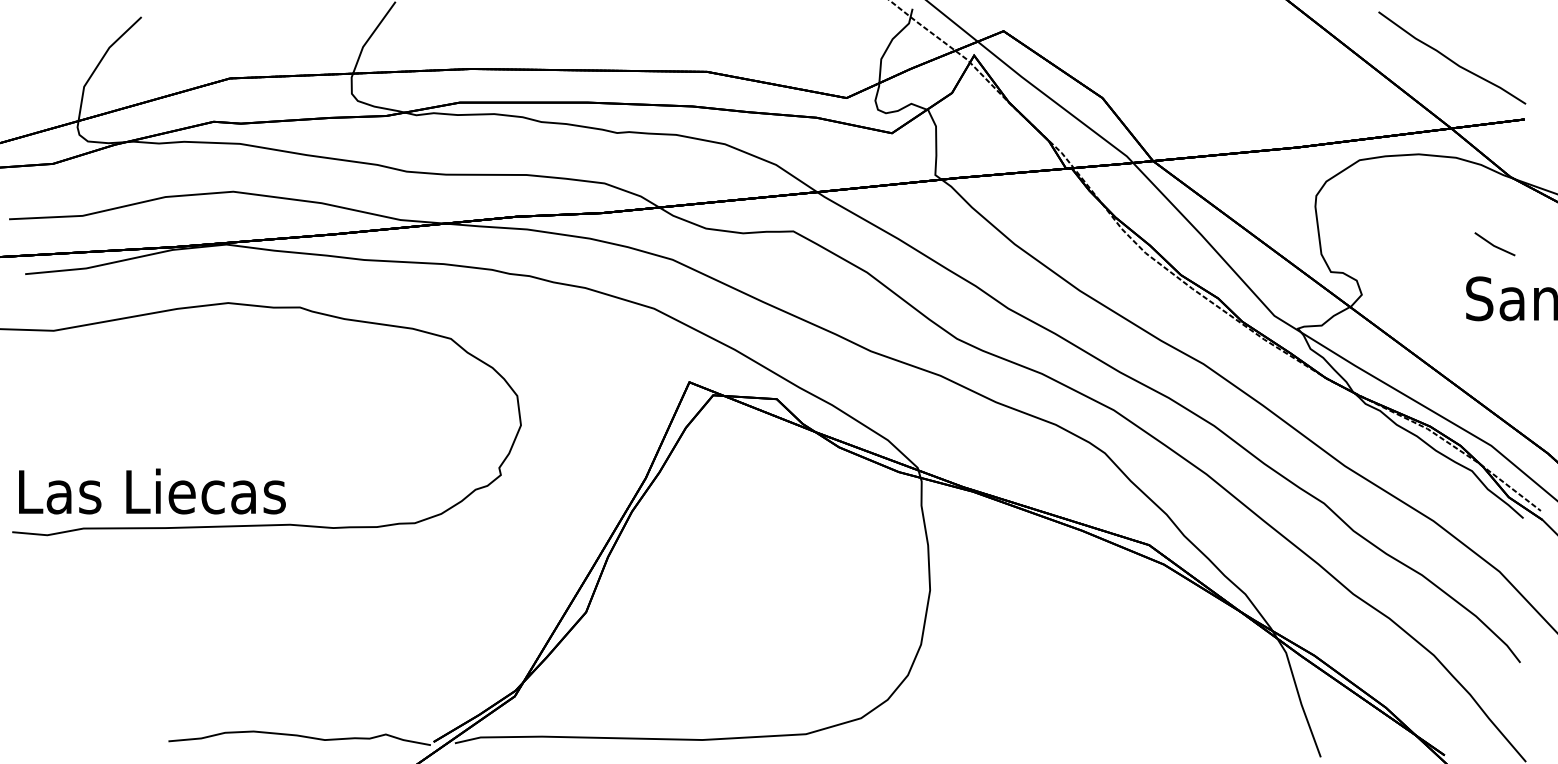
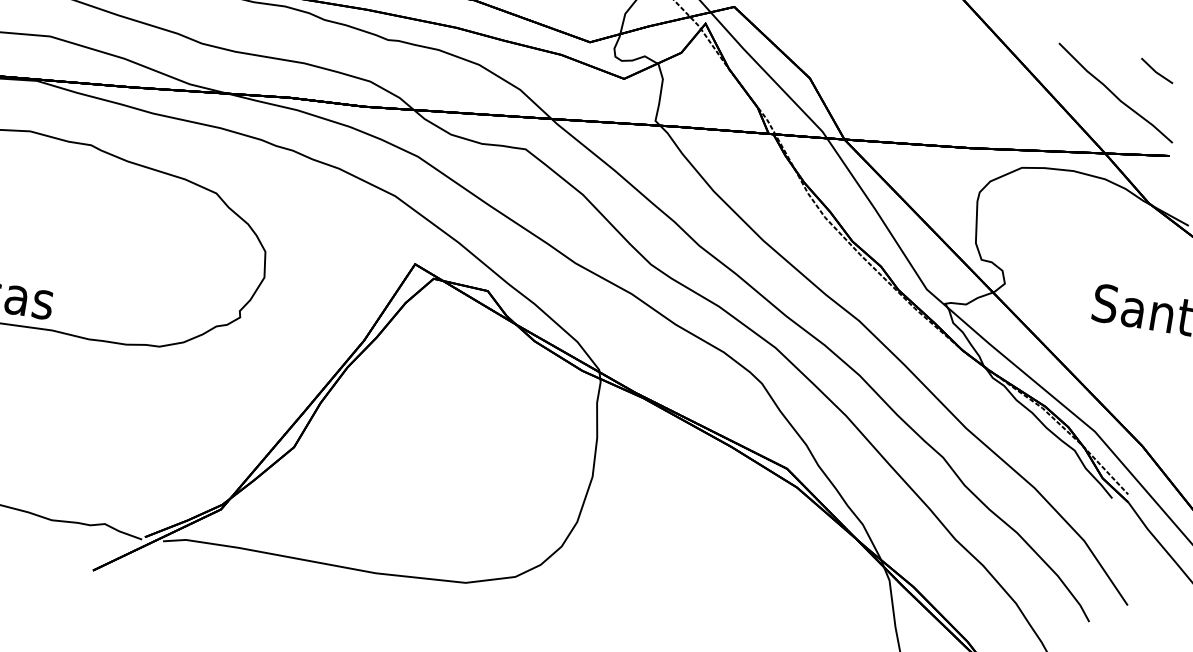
line: (1493, 244) -> (1155, 70), moved

